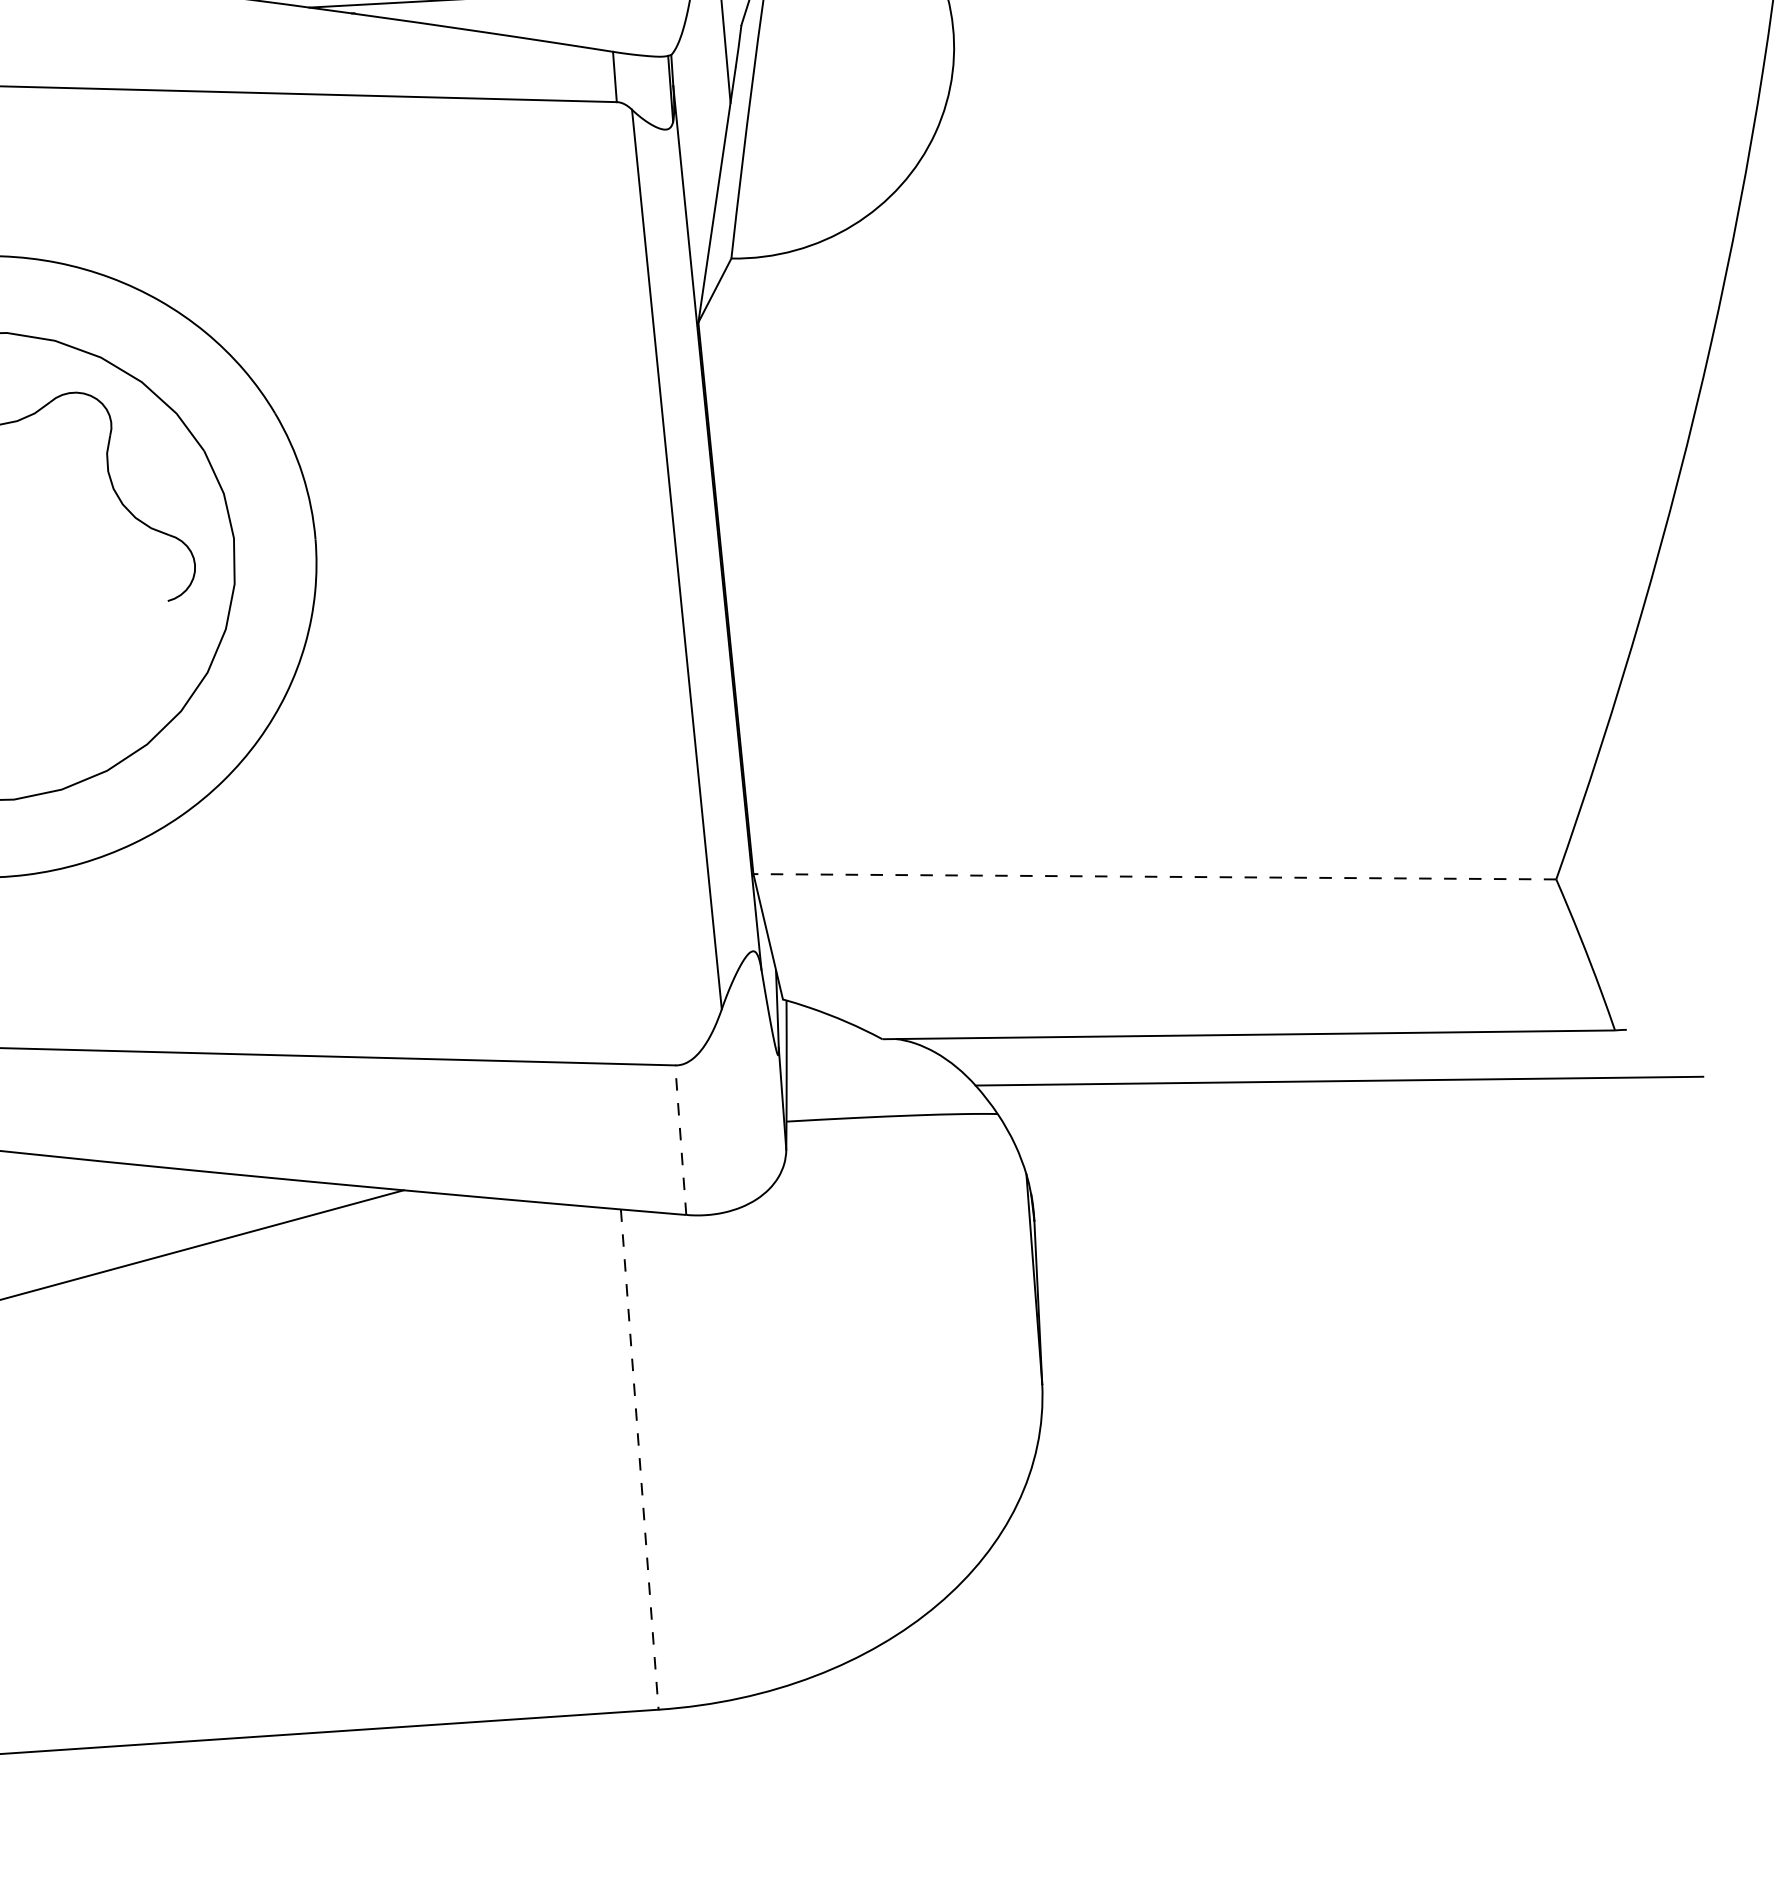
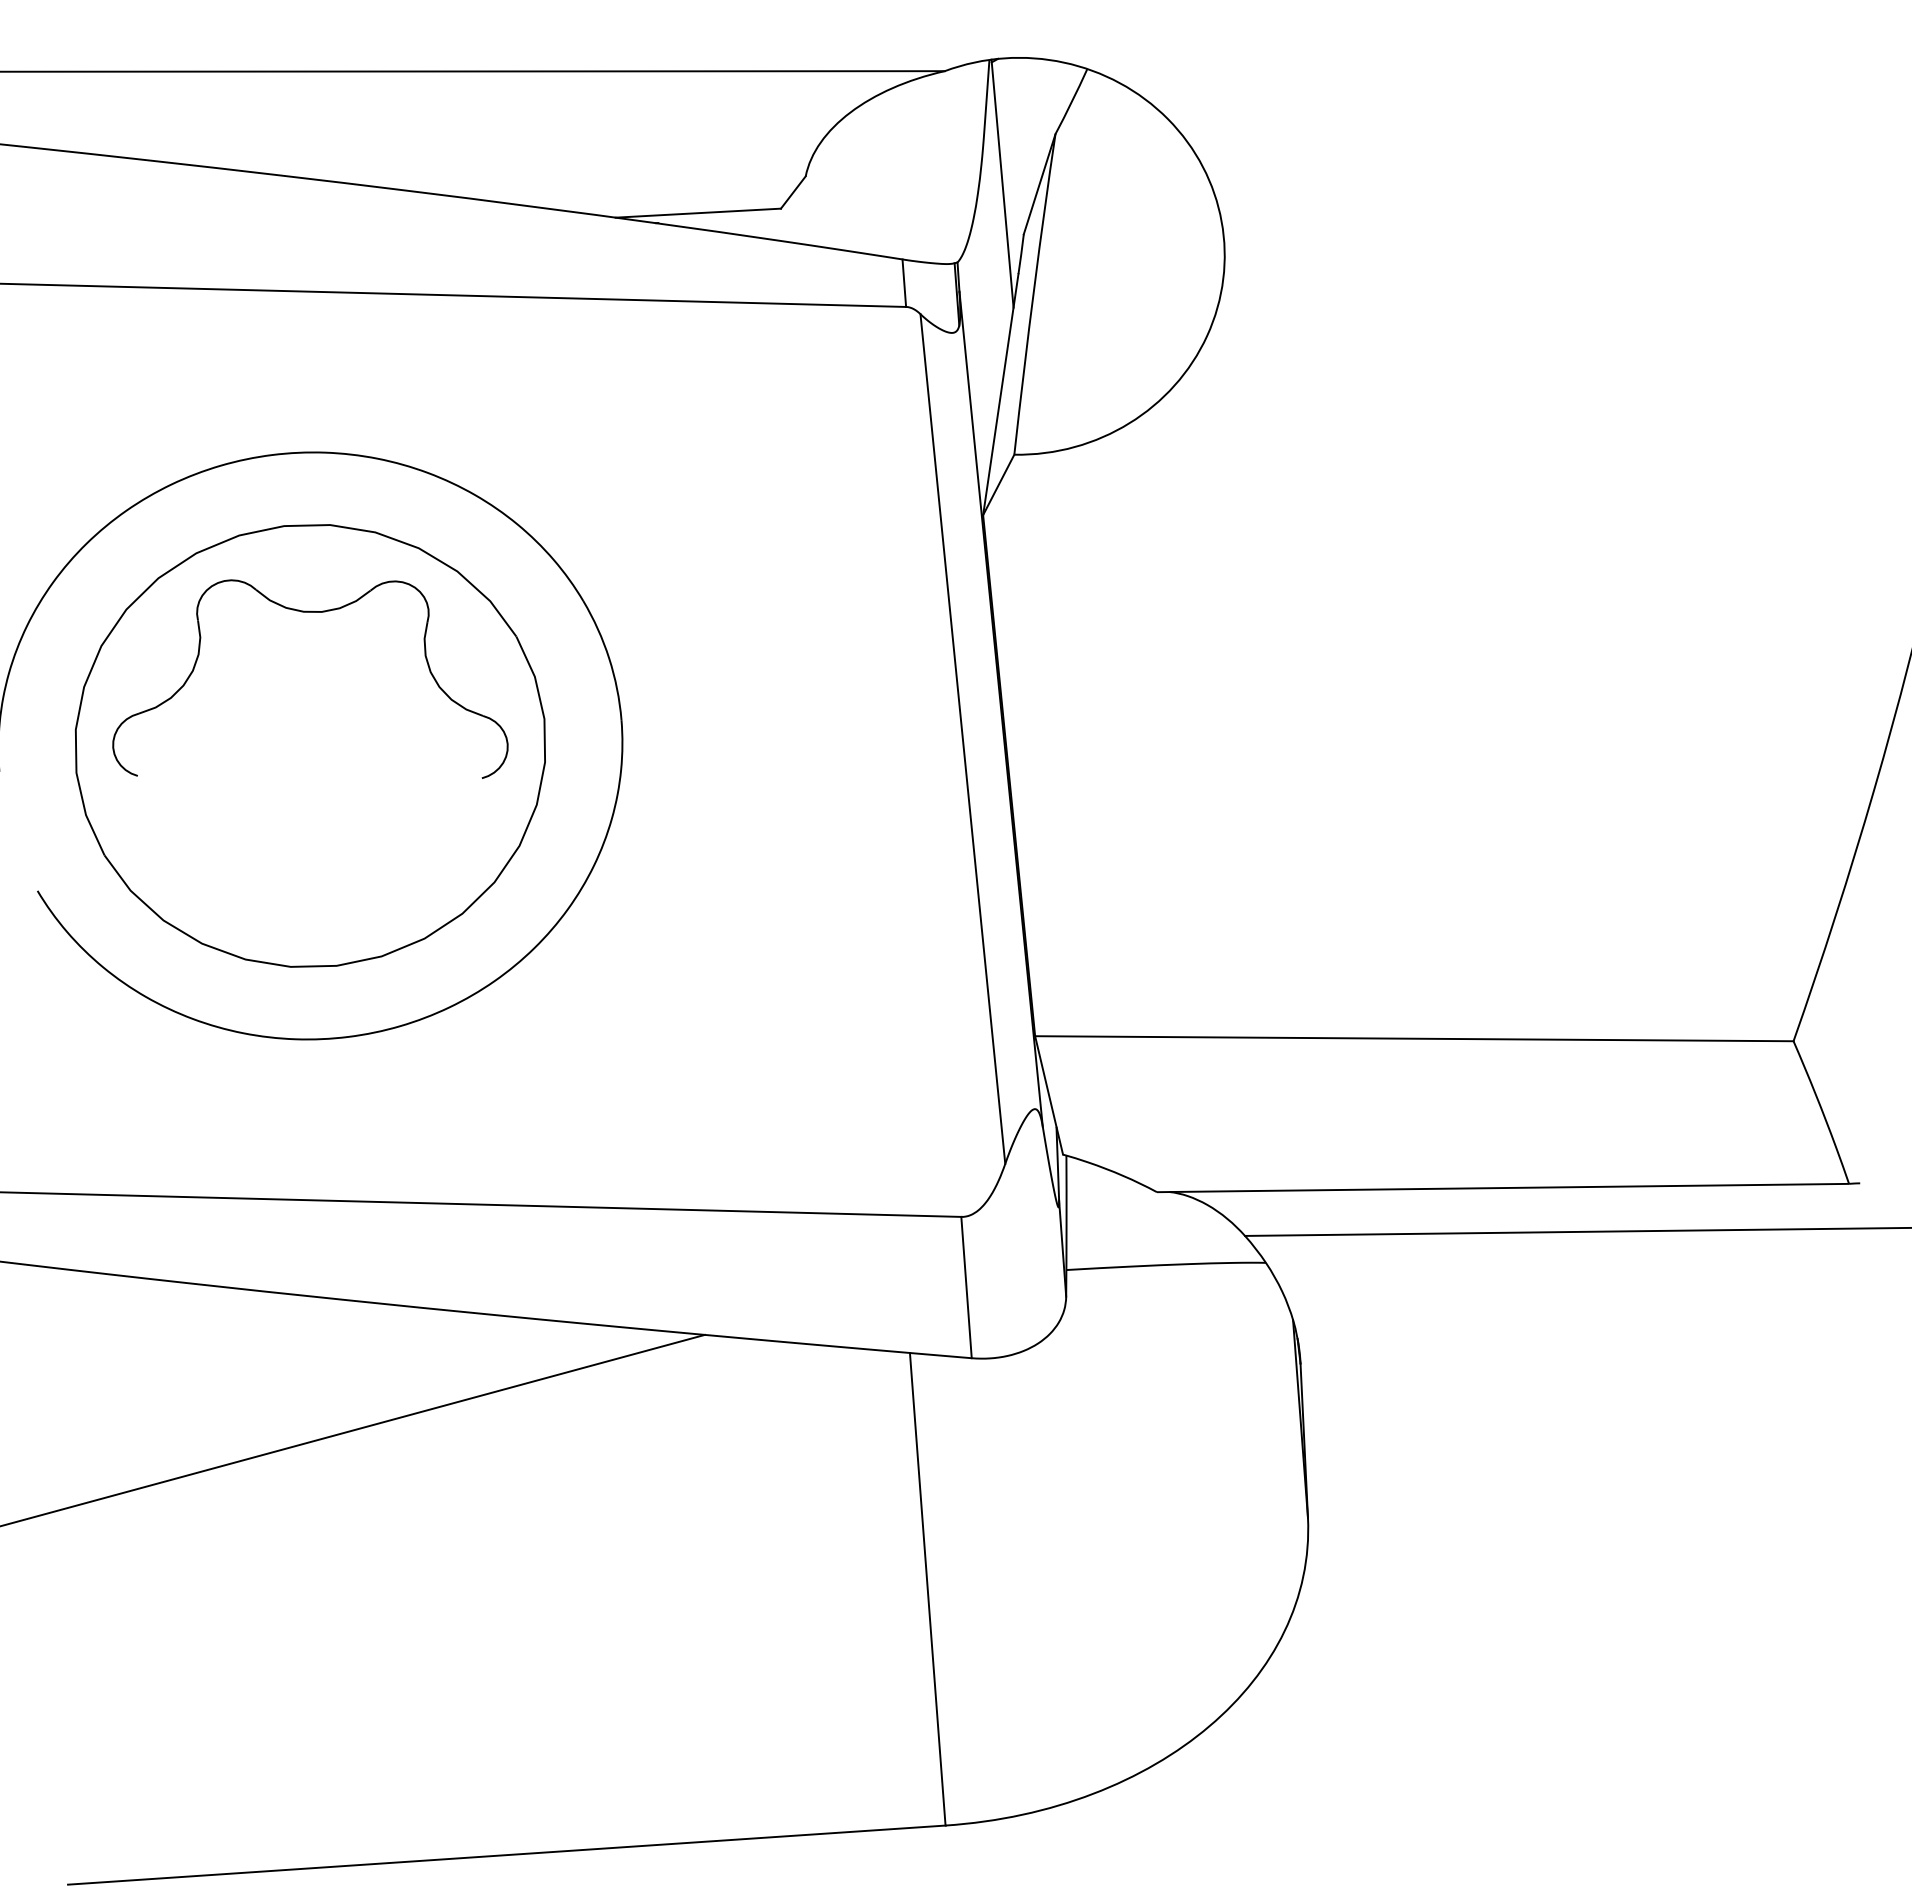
line: (1153, 876) -> (1413, 1038), dashed -> solid
line: (680, 1140) -> (966, 1287), dashed -> solid
line: (639, 1459) -> (927, 1589), dashed -> solid

